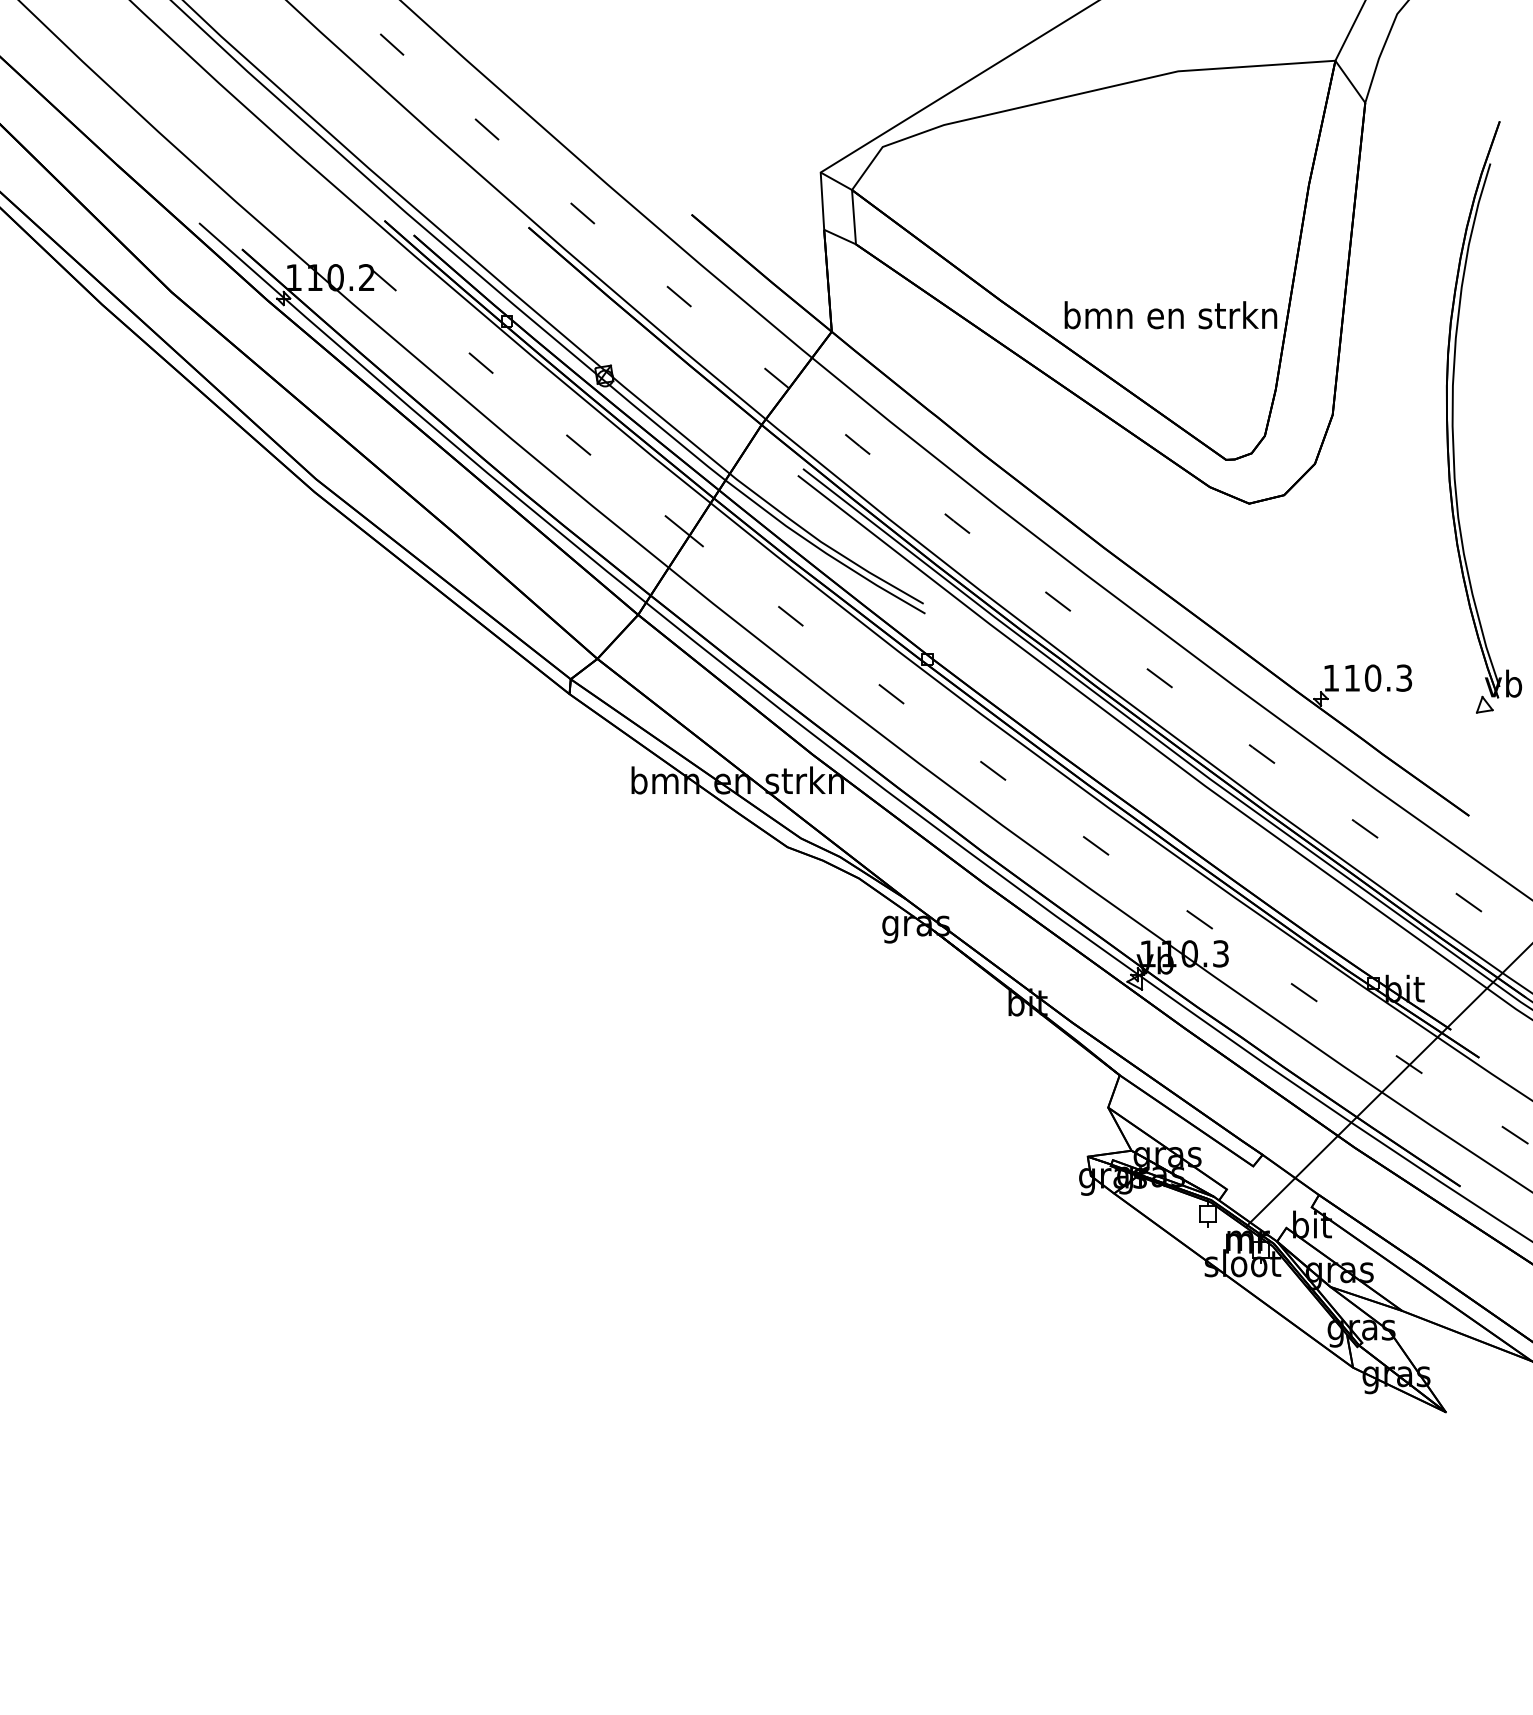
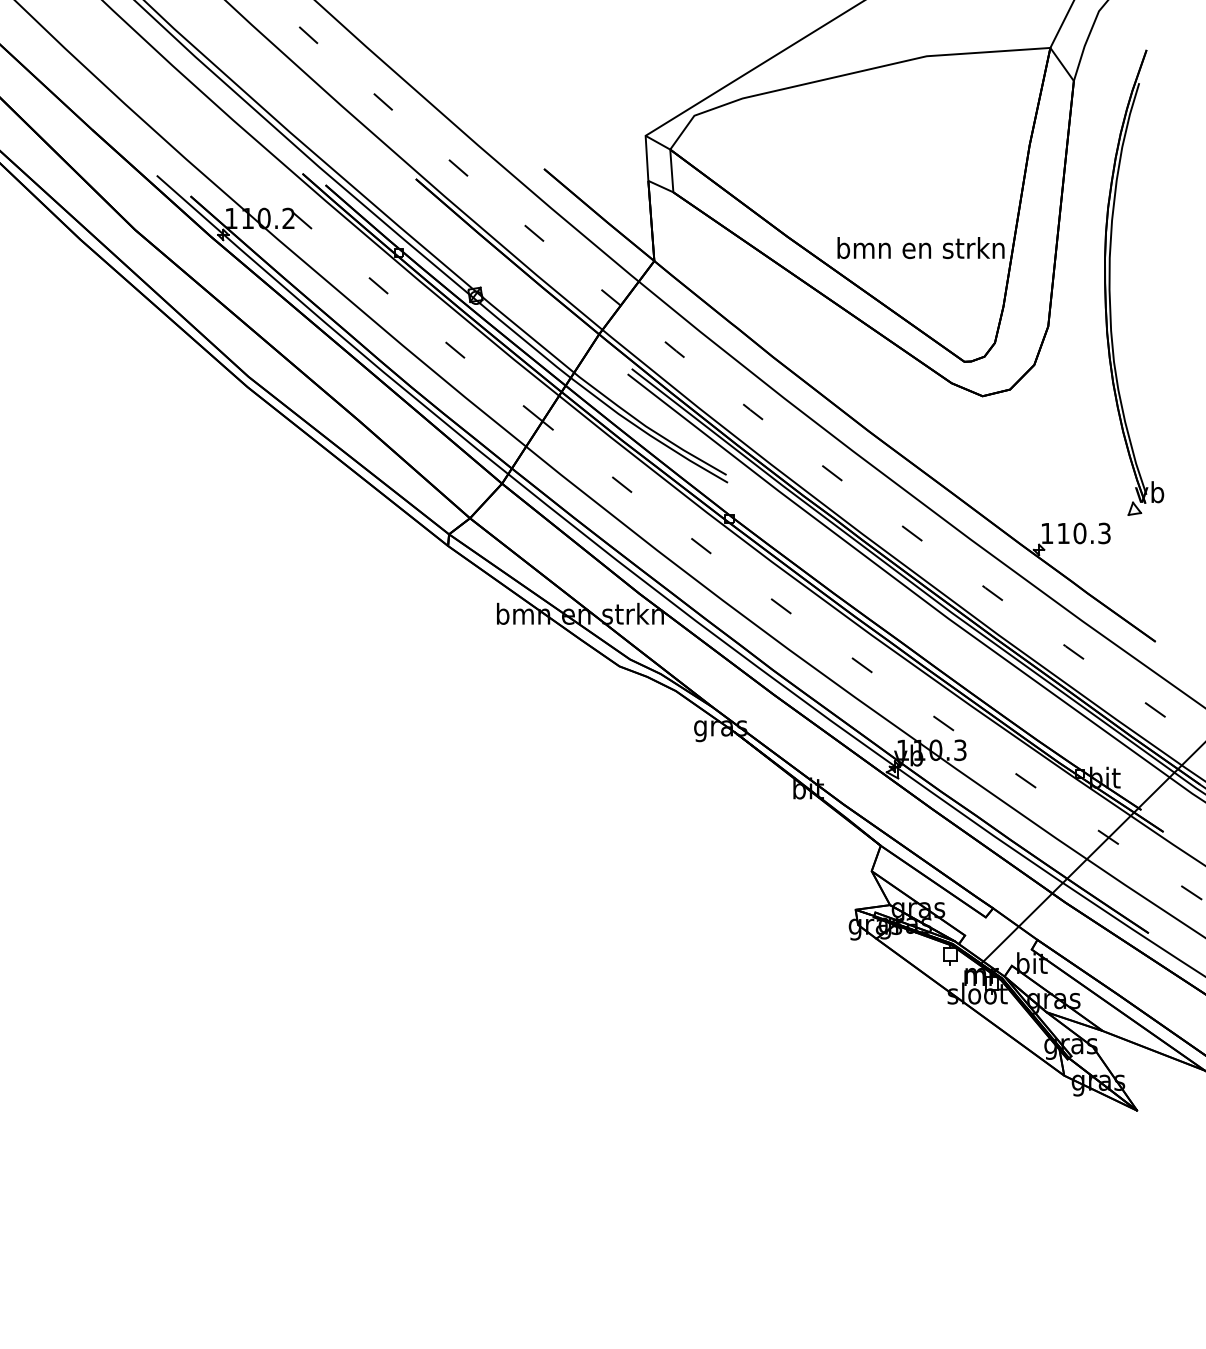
part: (1453, 417) -> (1110, 282), moved

